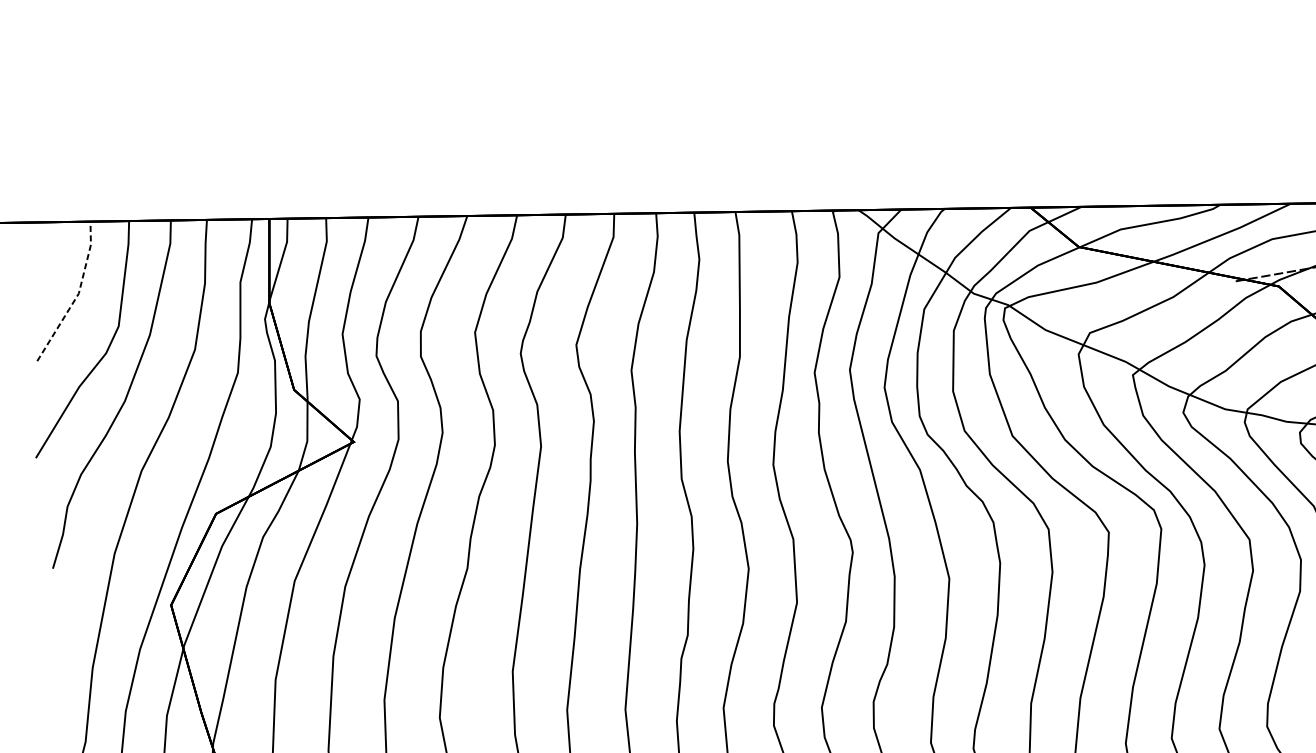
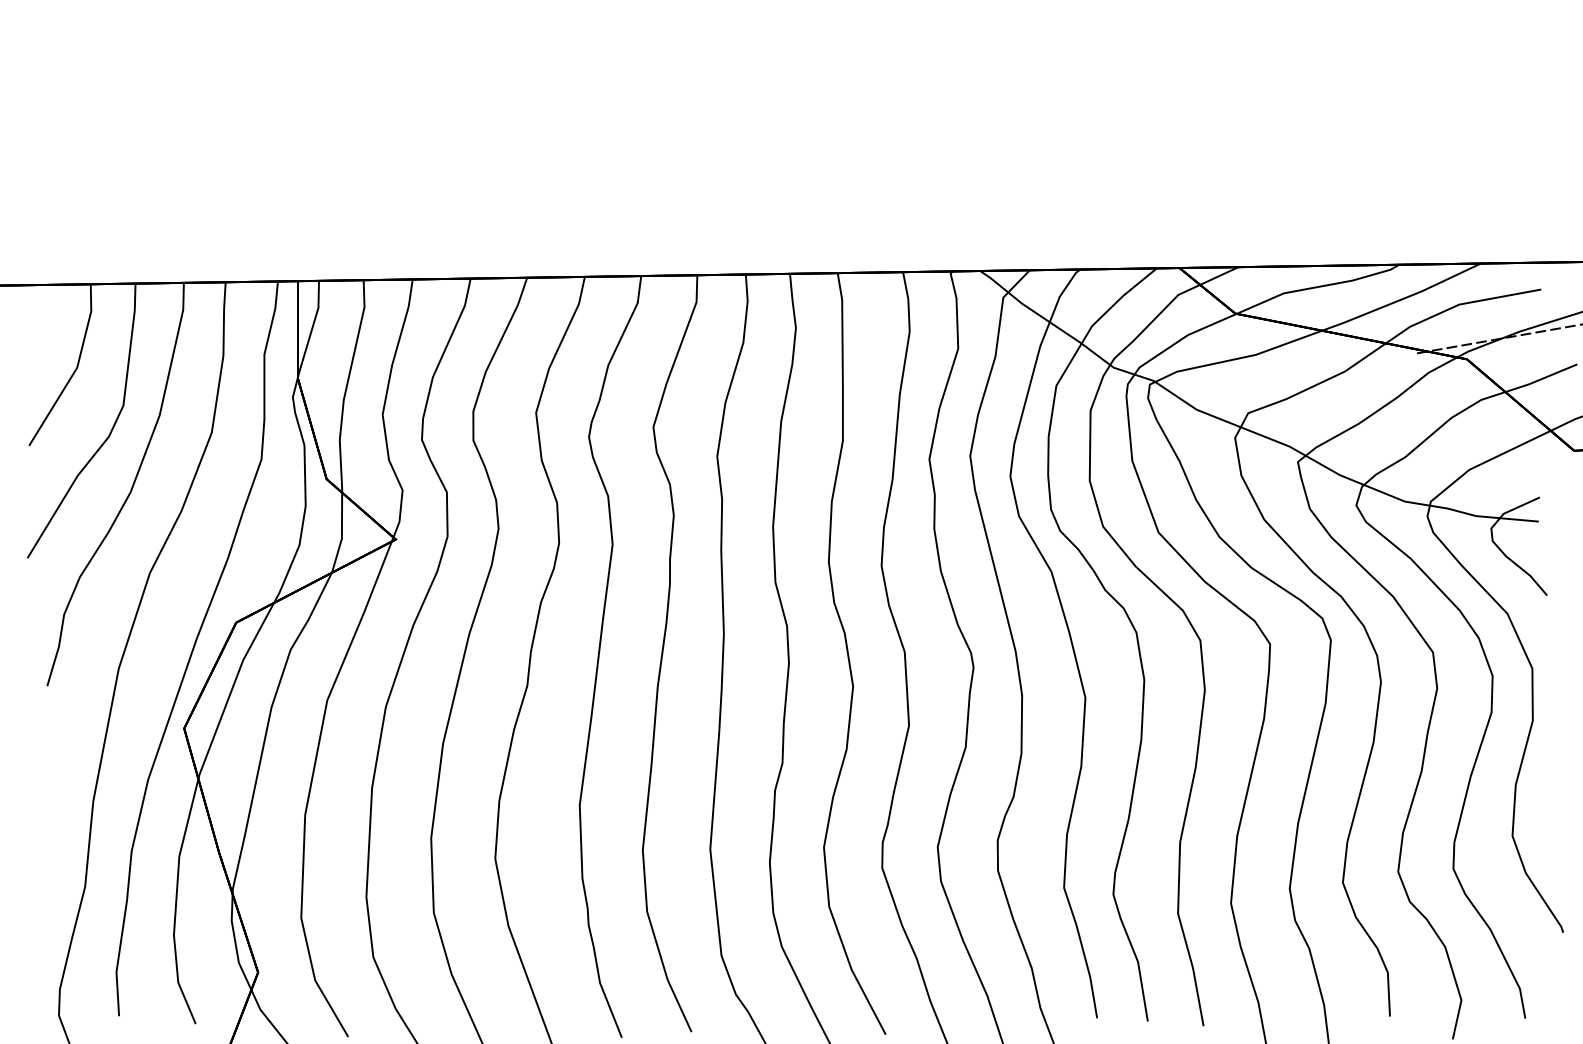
line: (78, 295) -> (76, 369), dashed -> solid

